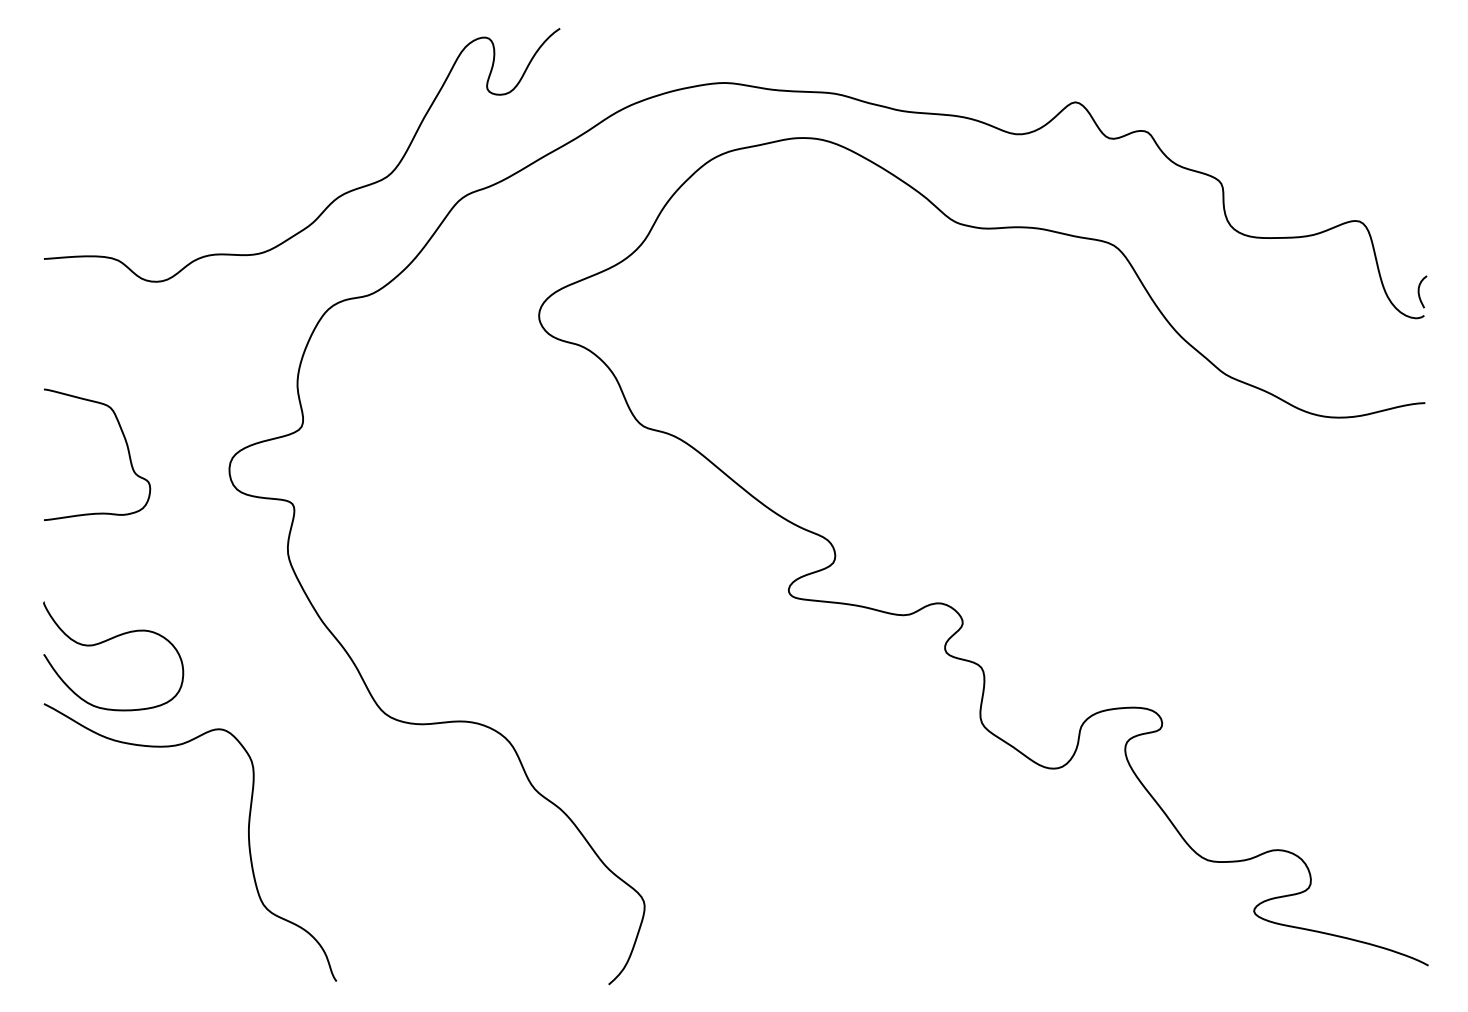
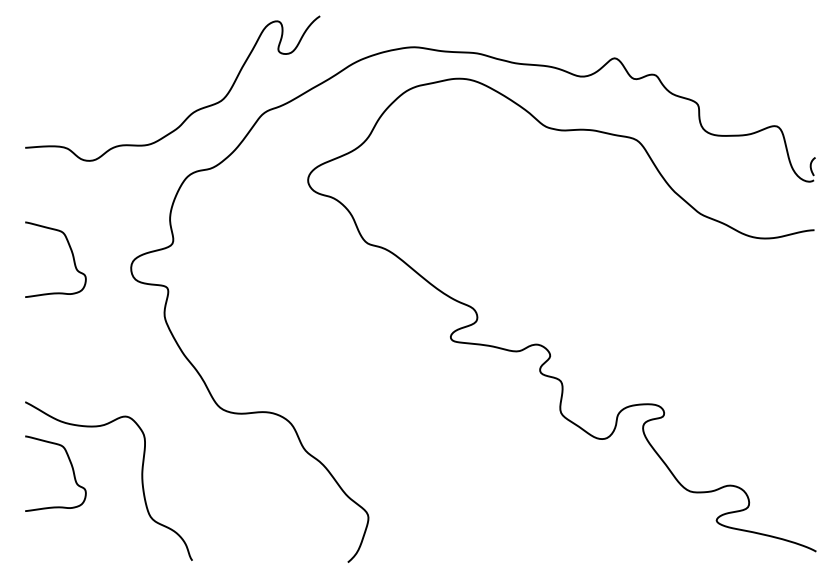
part: (105, 643) -> (60, 367), removed
curve: (126, 827) -> (72, 472), added

